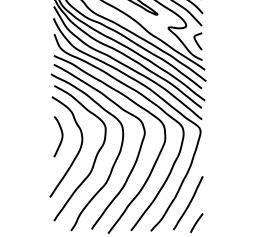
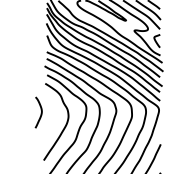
curve: (61, 136) -> (41, 112), moved

